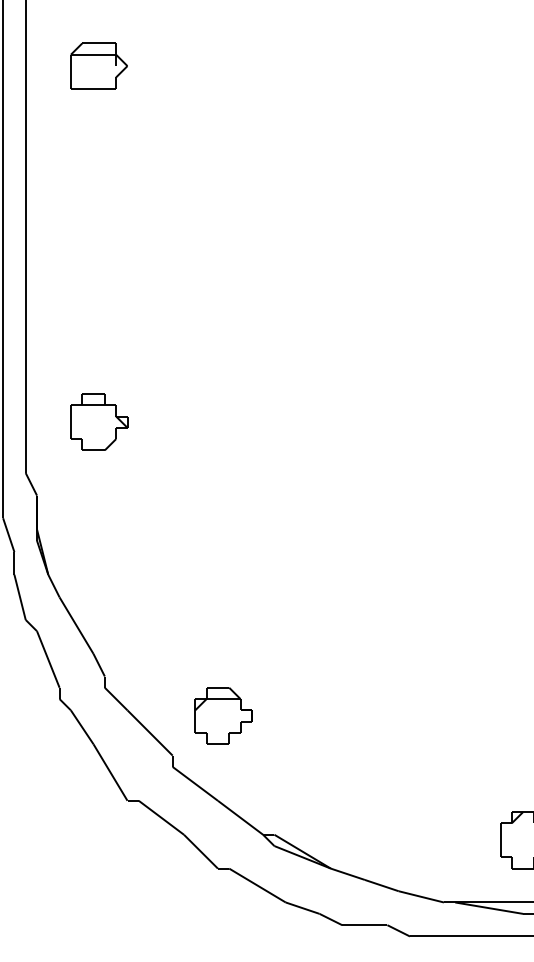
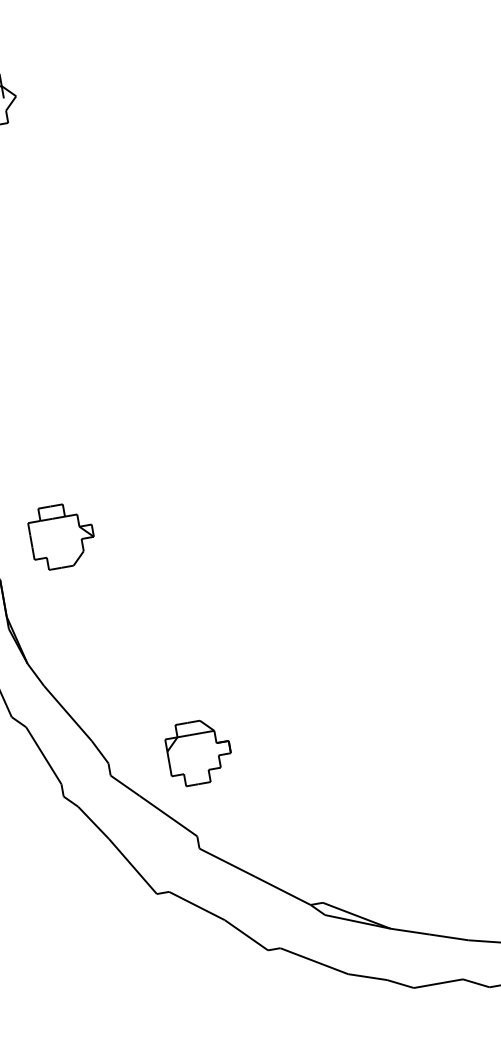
part: (99, 421) -> (62, 535), moved
part: (223, 715) -> (199, 751), moved

